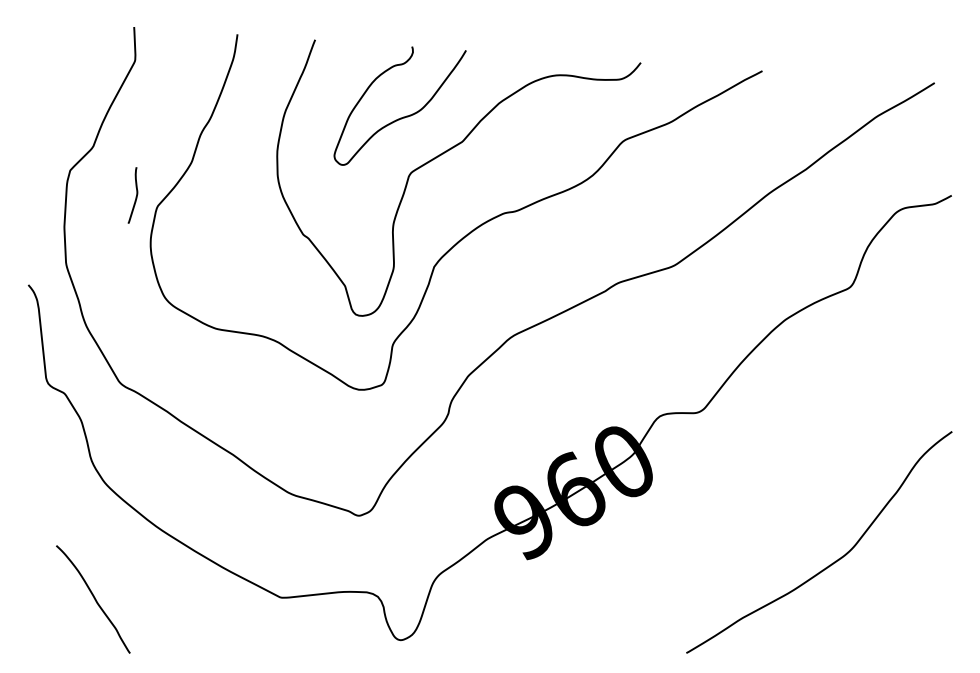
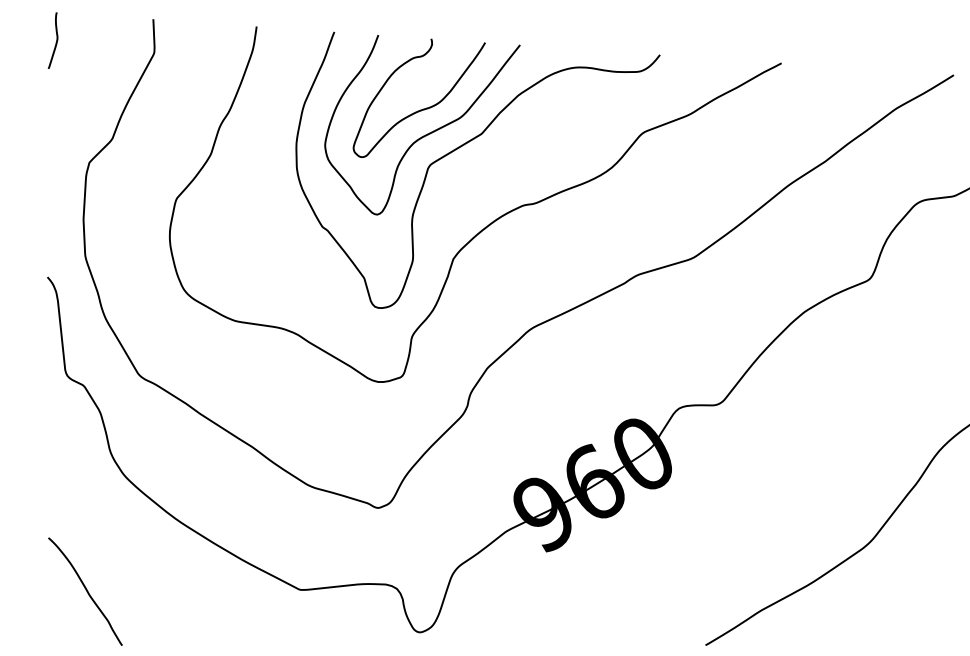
curve: (407, 141) -> (426, 133), added
curve: (135, 196) -> (55, 41), moved
curve: (93, 598) -> (85, 590), moved

